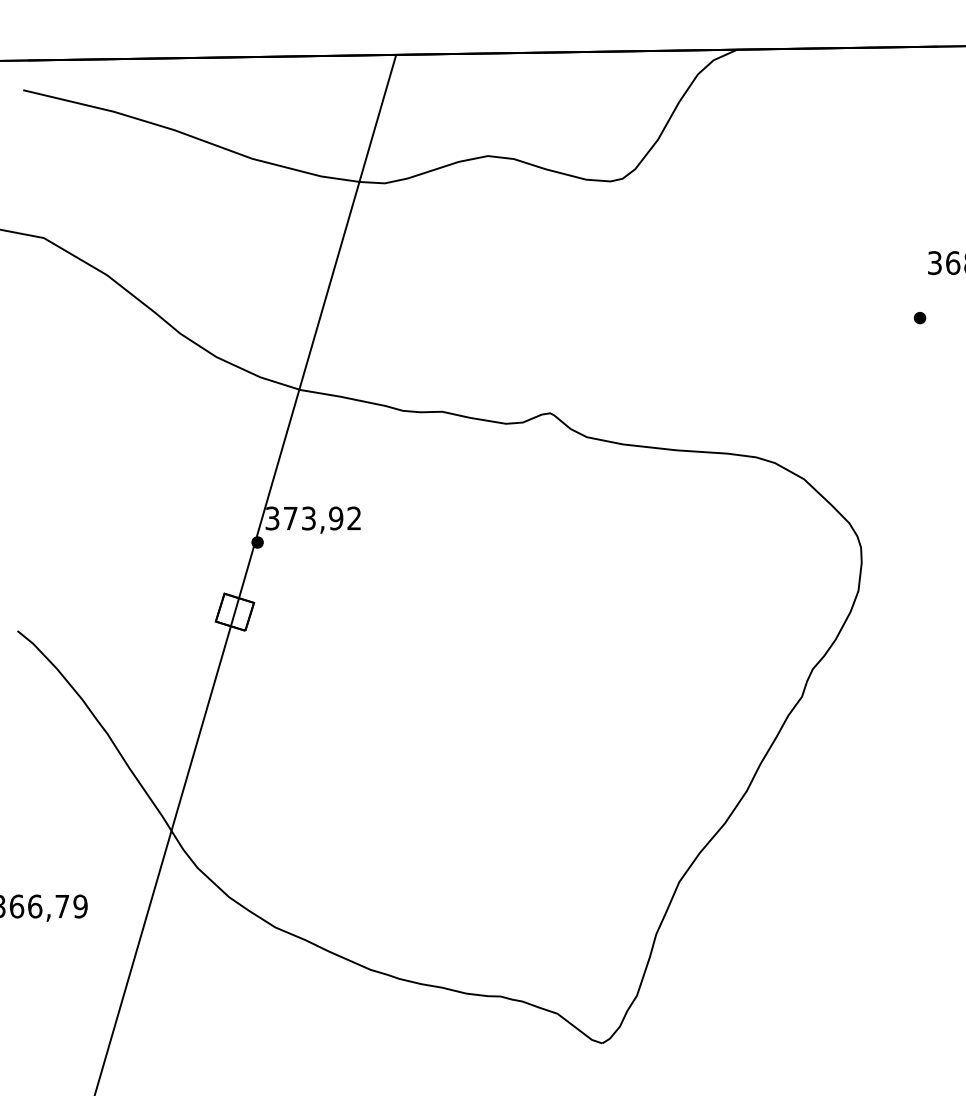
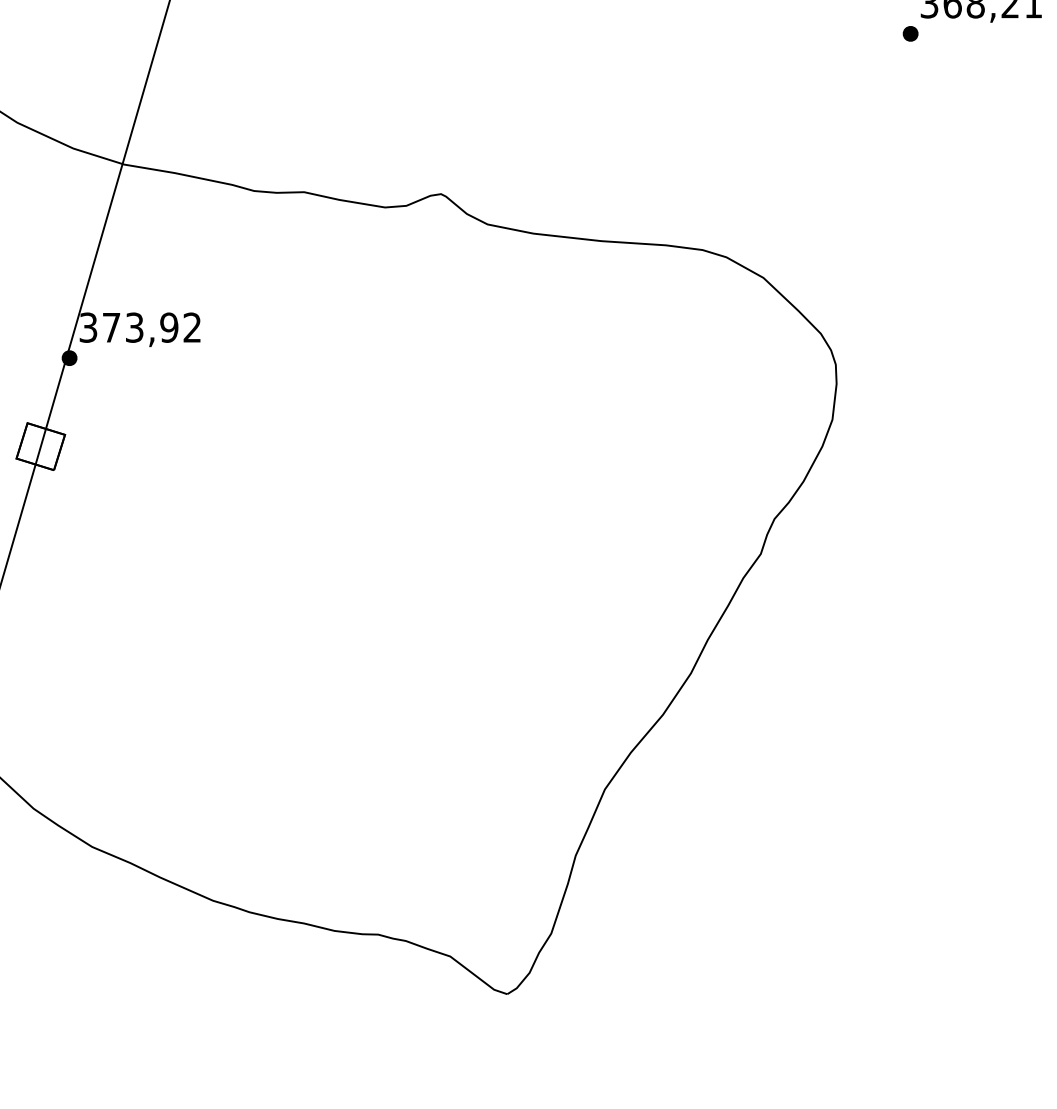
part: (919, 318) -> (909, 34), moved

